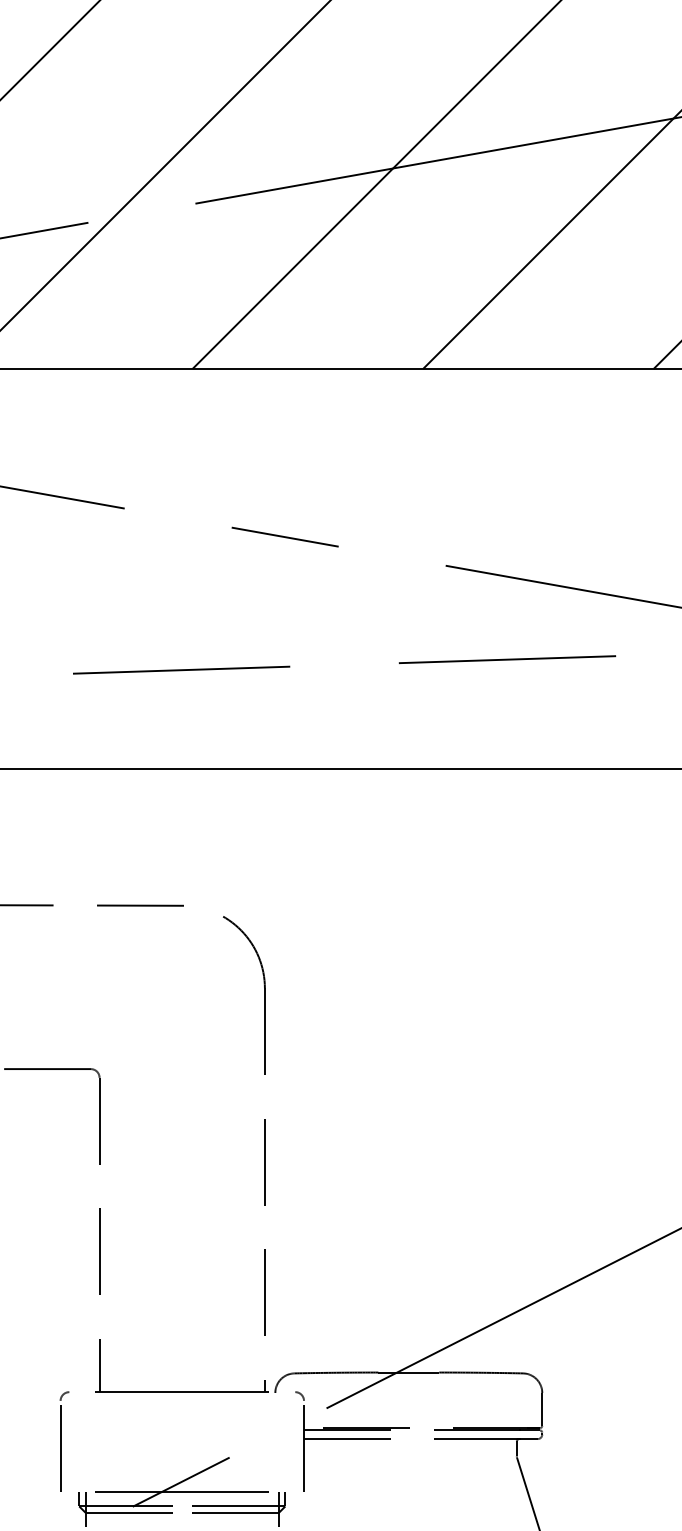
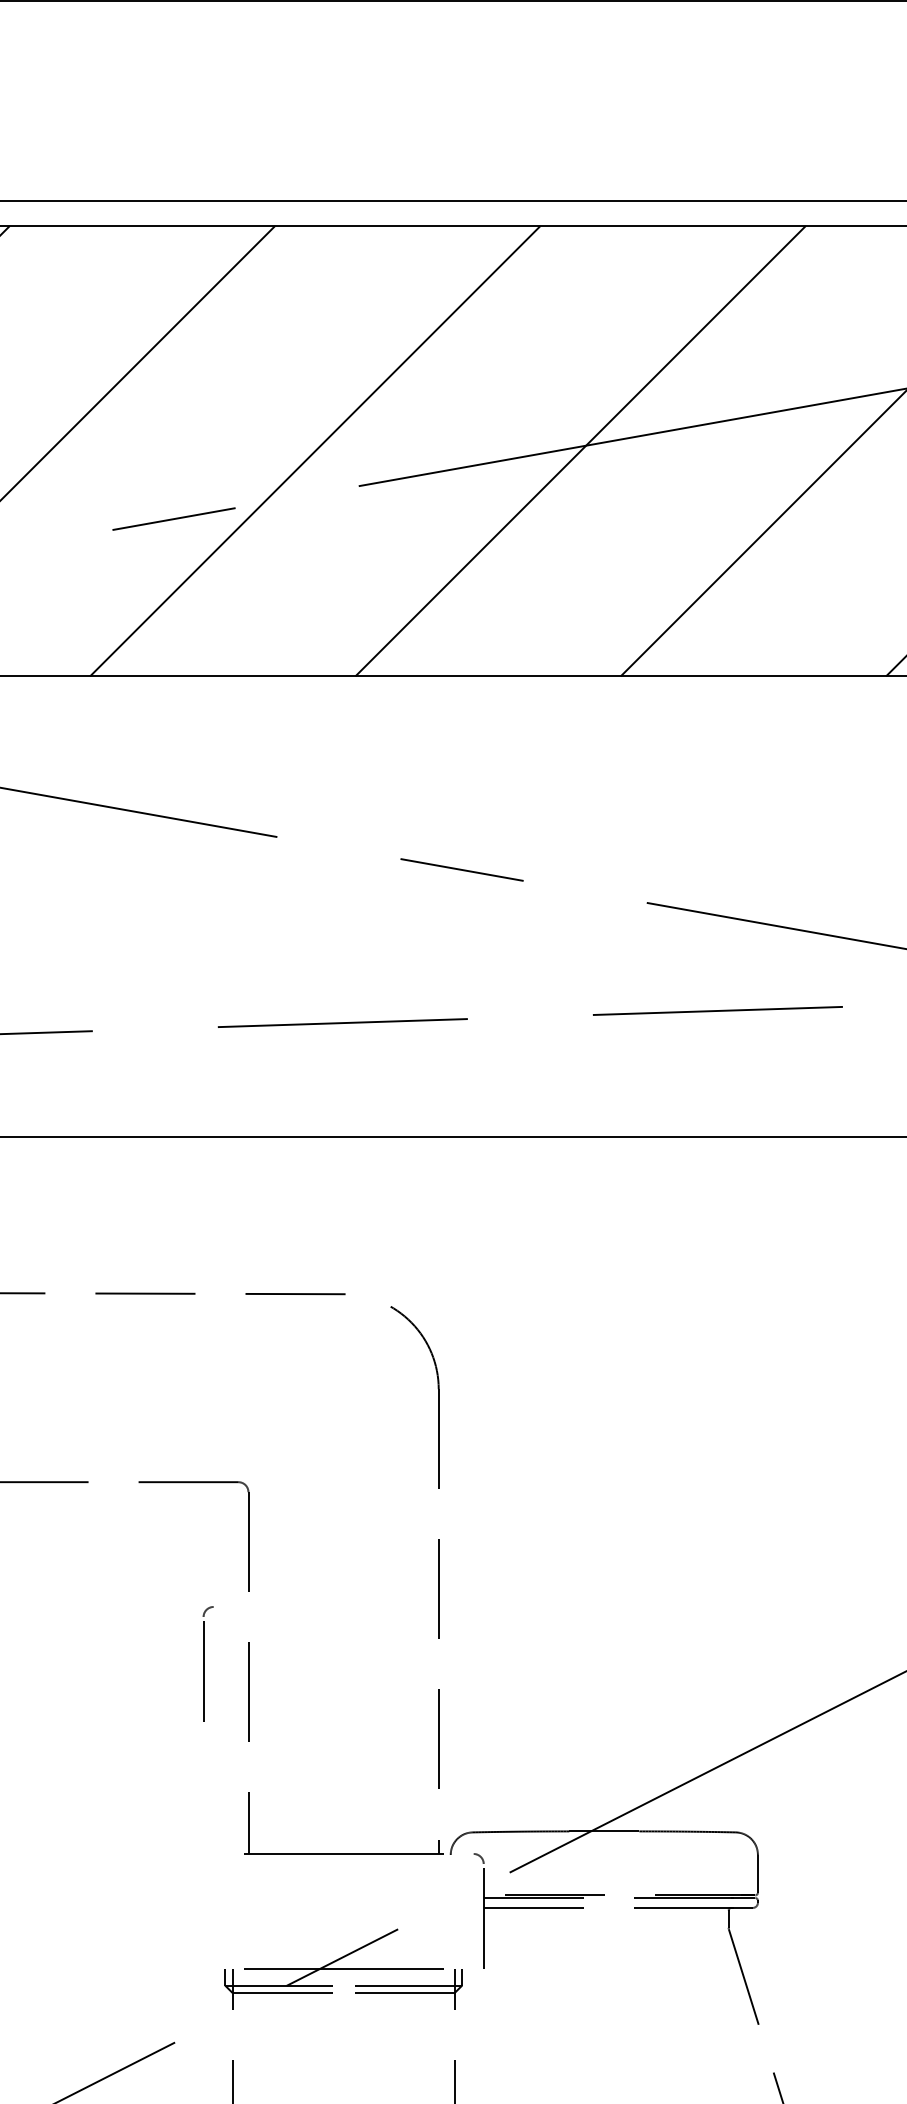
part: (63, 1441) -> (207, 1663), moved

